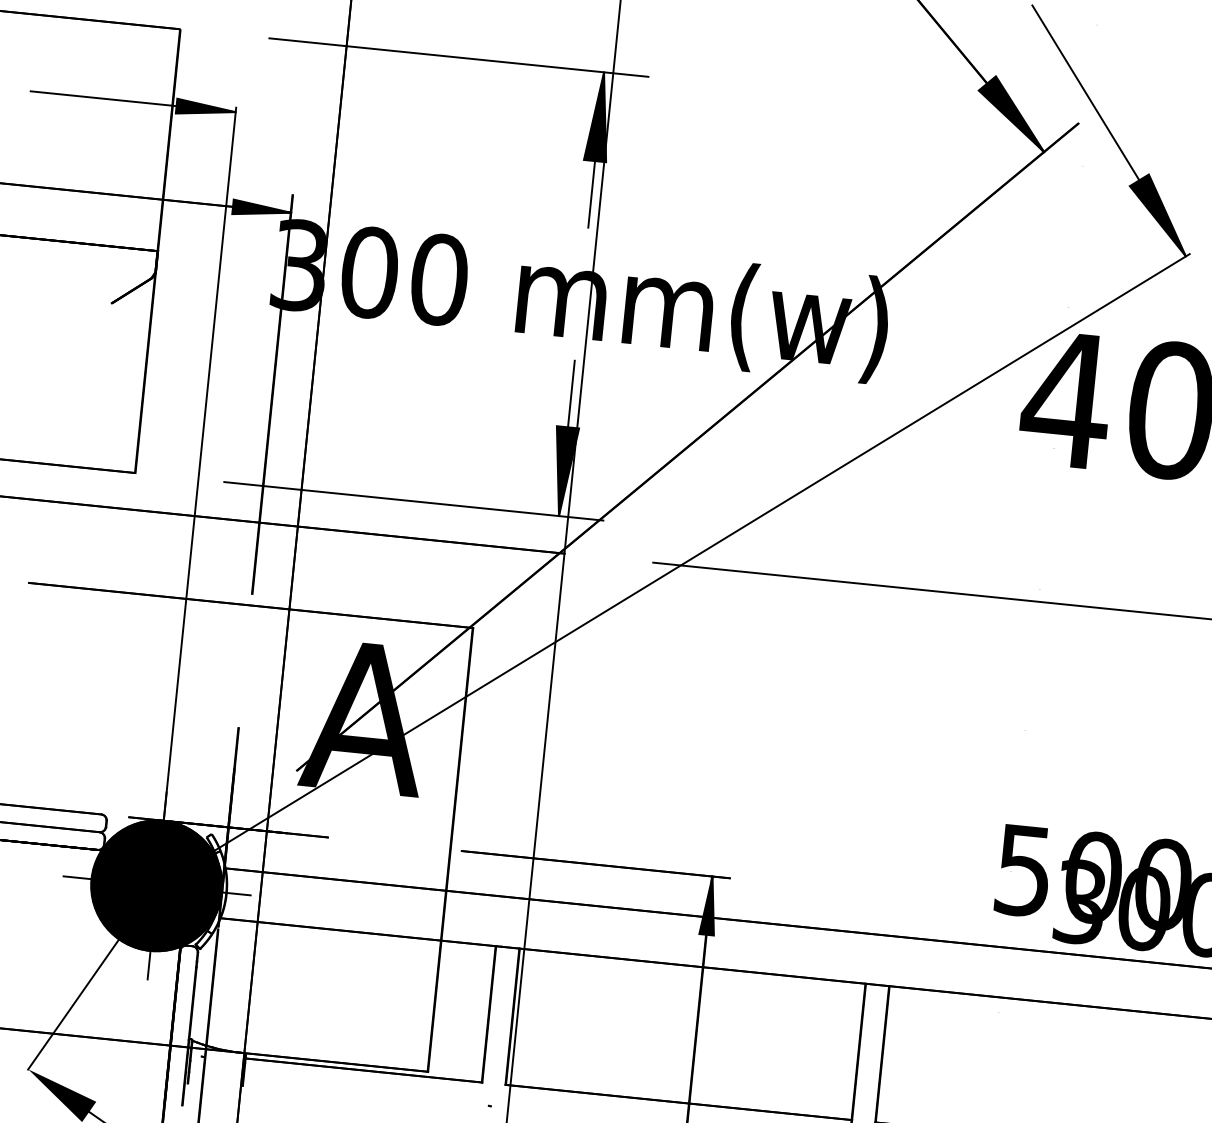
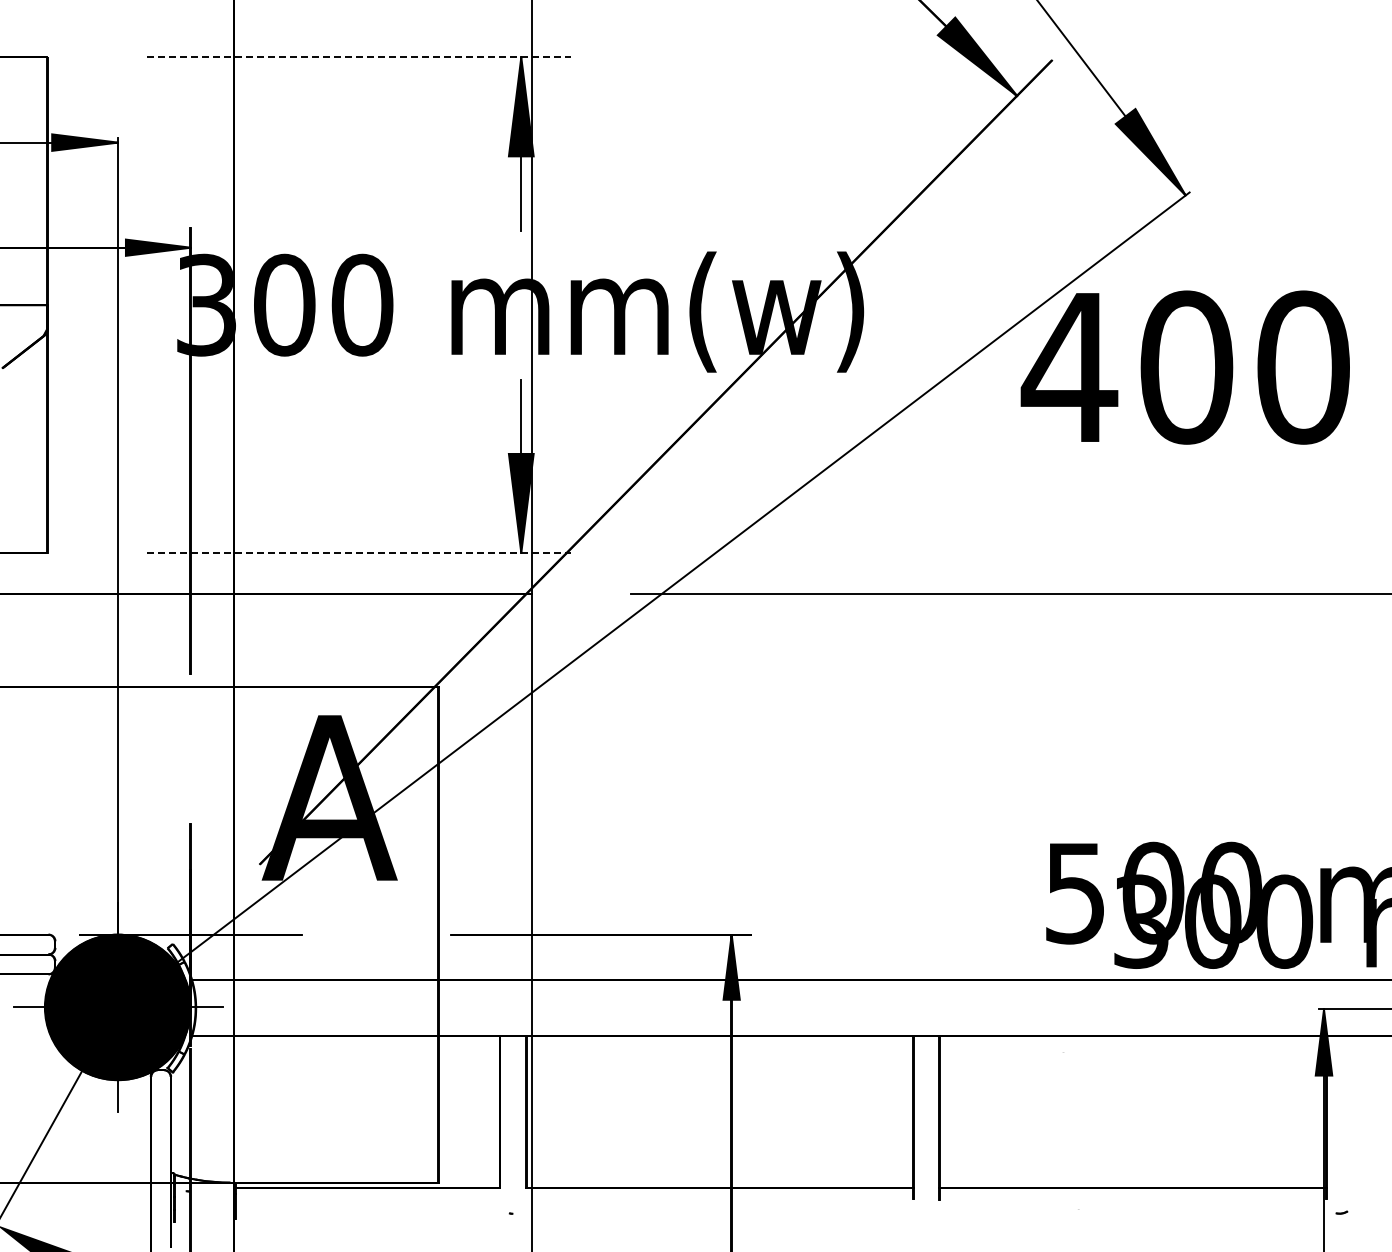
line: (459, 57) -> (359, 57), solid -> dashed
line: (414, 501) -> (359, 553), solid -> dashed

